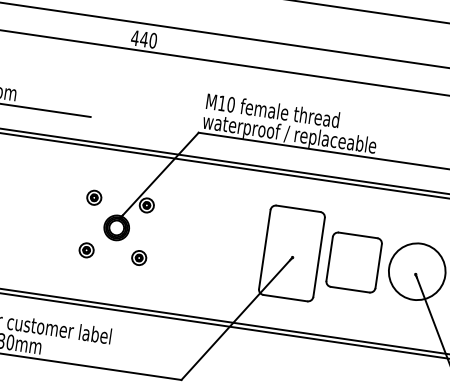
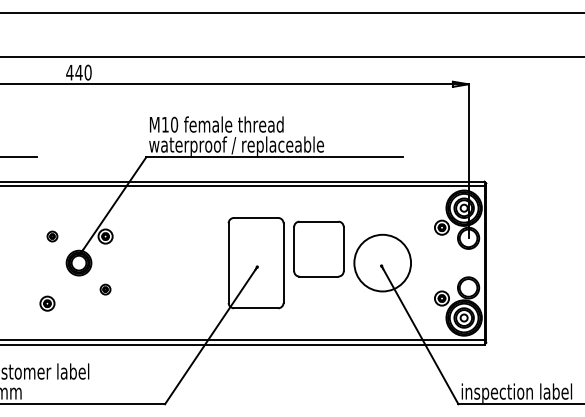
part: (94, 197) -> (52, 236), size x0.7
part: (86, 250) -> (47, 303), moved
part: (139, 257) -> (105, 289), size x0.7
part: (353, 261) -> (318, 248), moved

